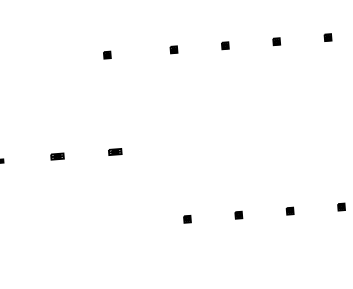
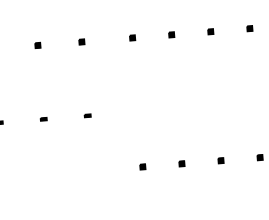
part: (49, 58) -> (37, 44), added
part: (114, 151) -> (87, 115), size x0.62
part: (56, 156) -> (43, 119), size x0.62

